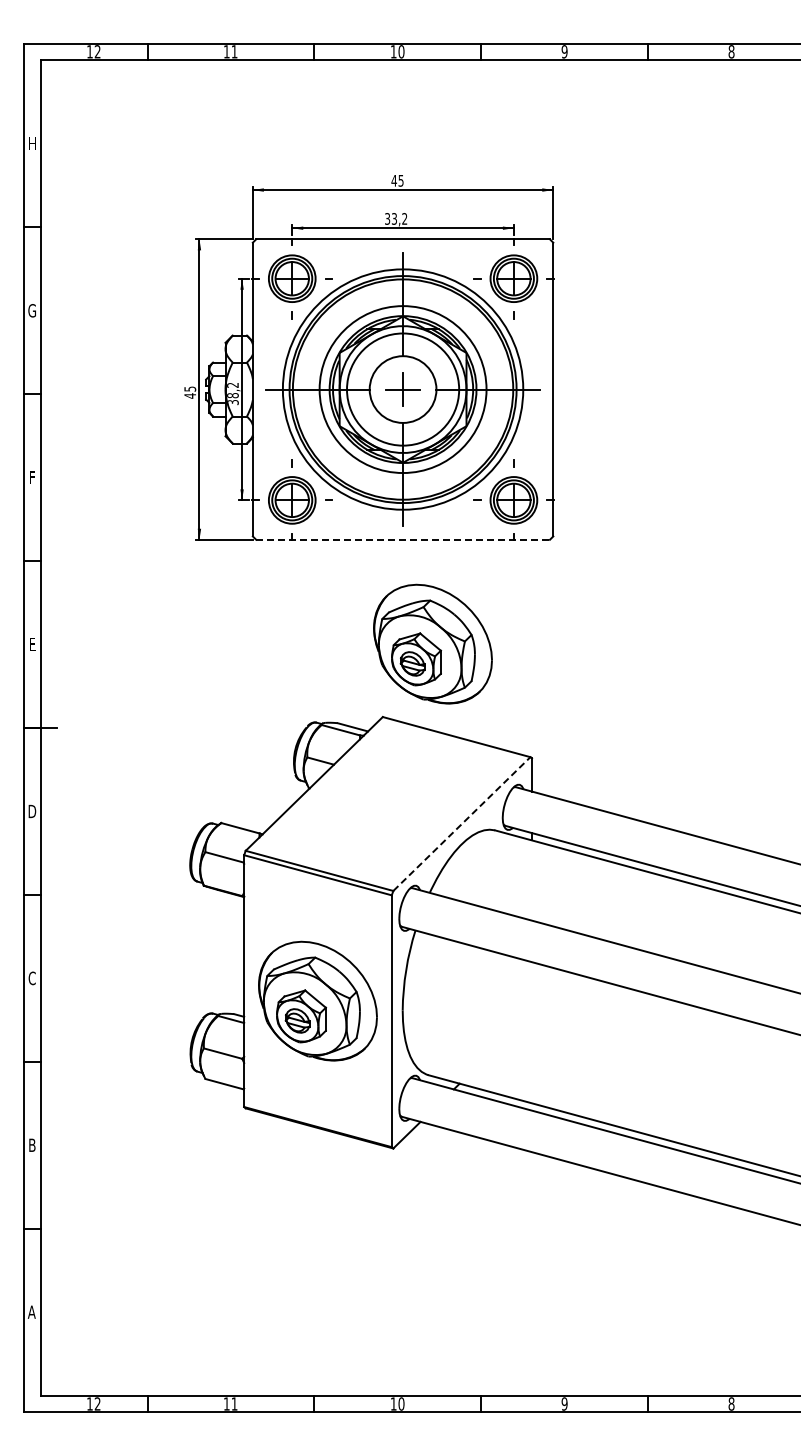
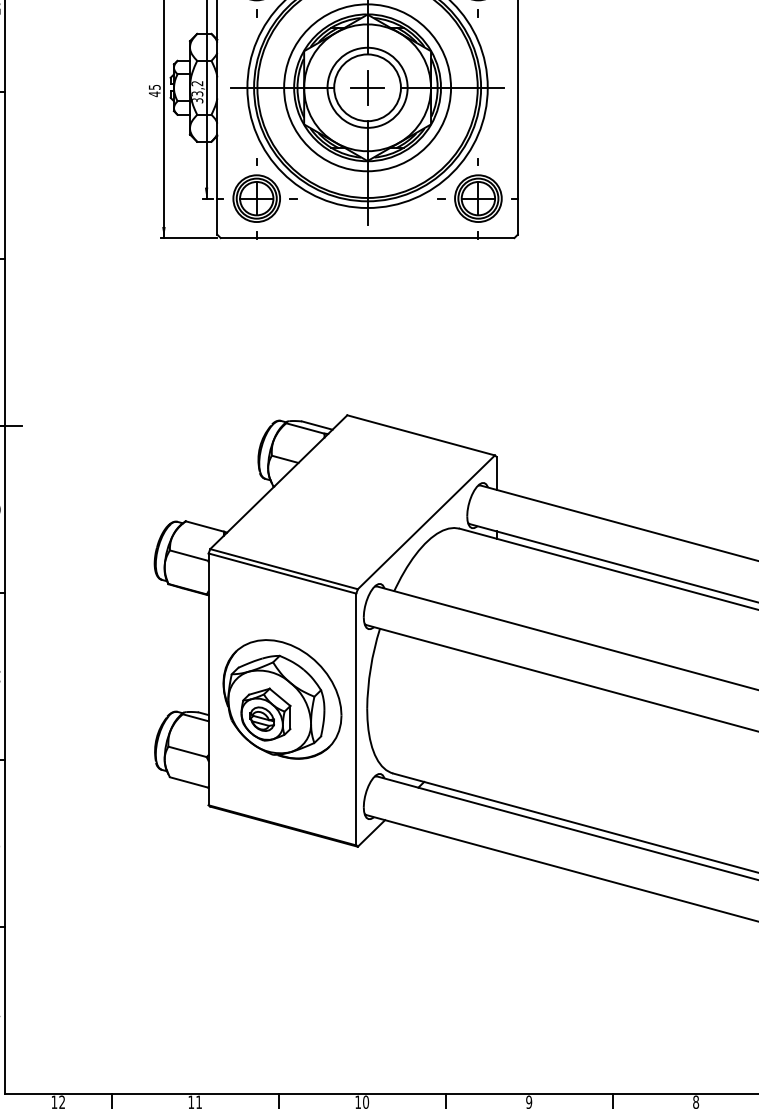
circle: (403, 389) -> (368, 87), size x0.71
text: (232, 395) -> (197, 93), 38,2 -> 33,2
line: (403, 539) -> (368, 237), dashed -> solid
part: (432, 643) -> (397, 341), removed
line: (461, 824) -> (426, 522), dashed -> solid

